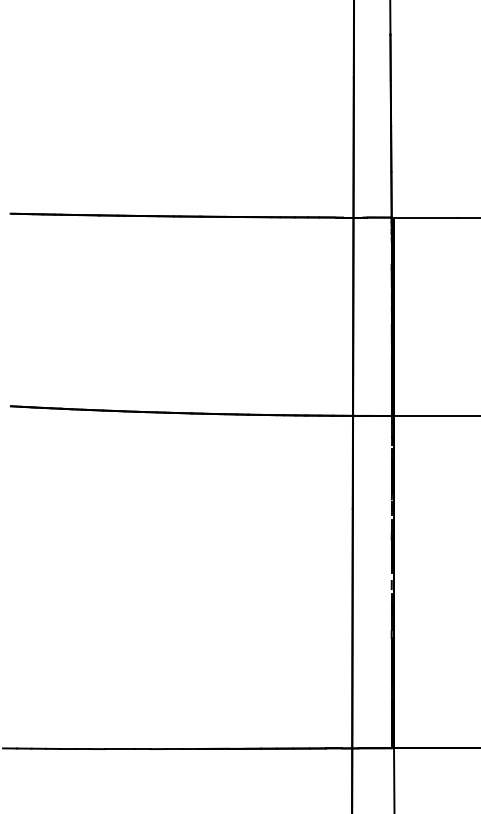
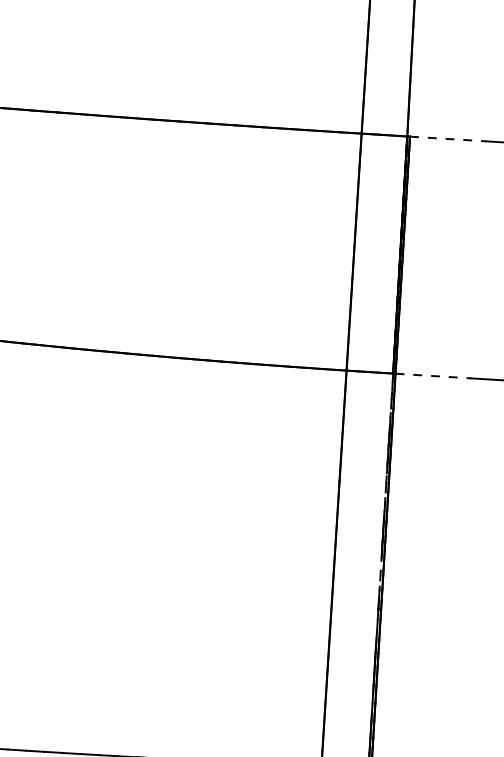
line: (425, 217) -> (447, 138), solid -> dashed
line: (425, 415) -> (433, 375), solid -> dashed

